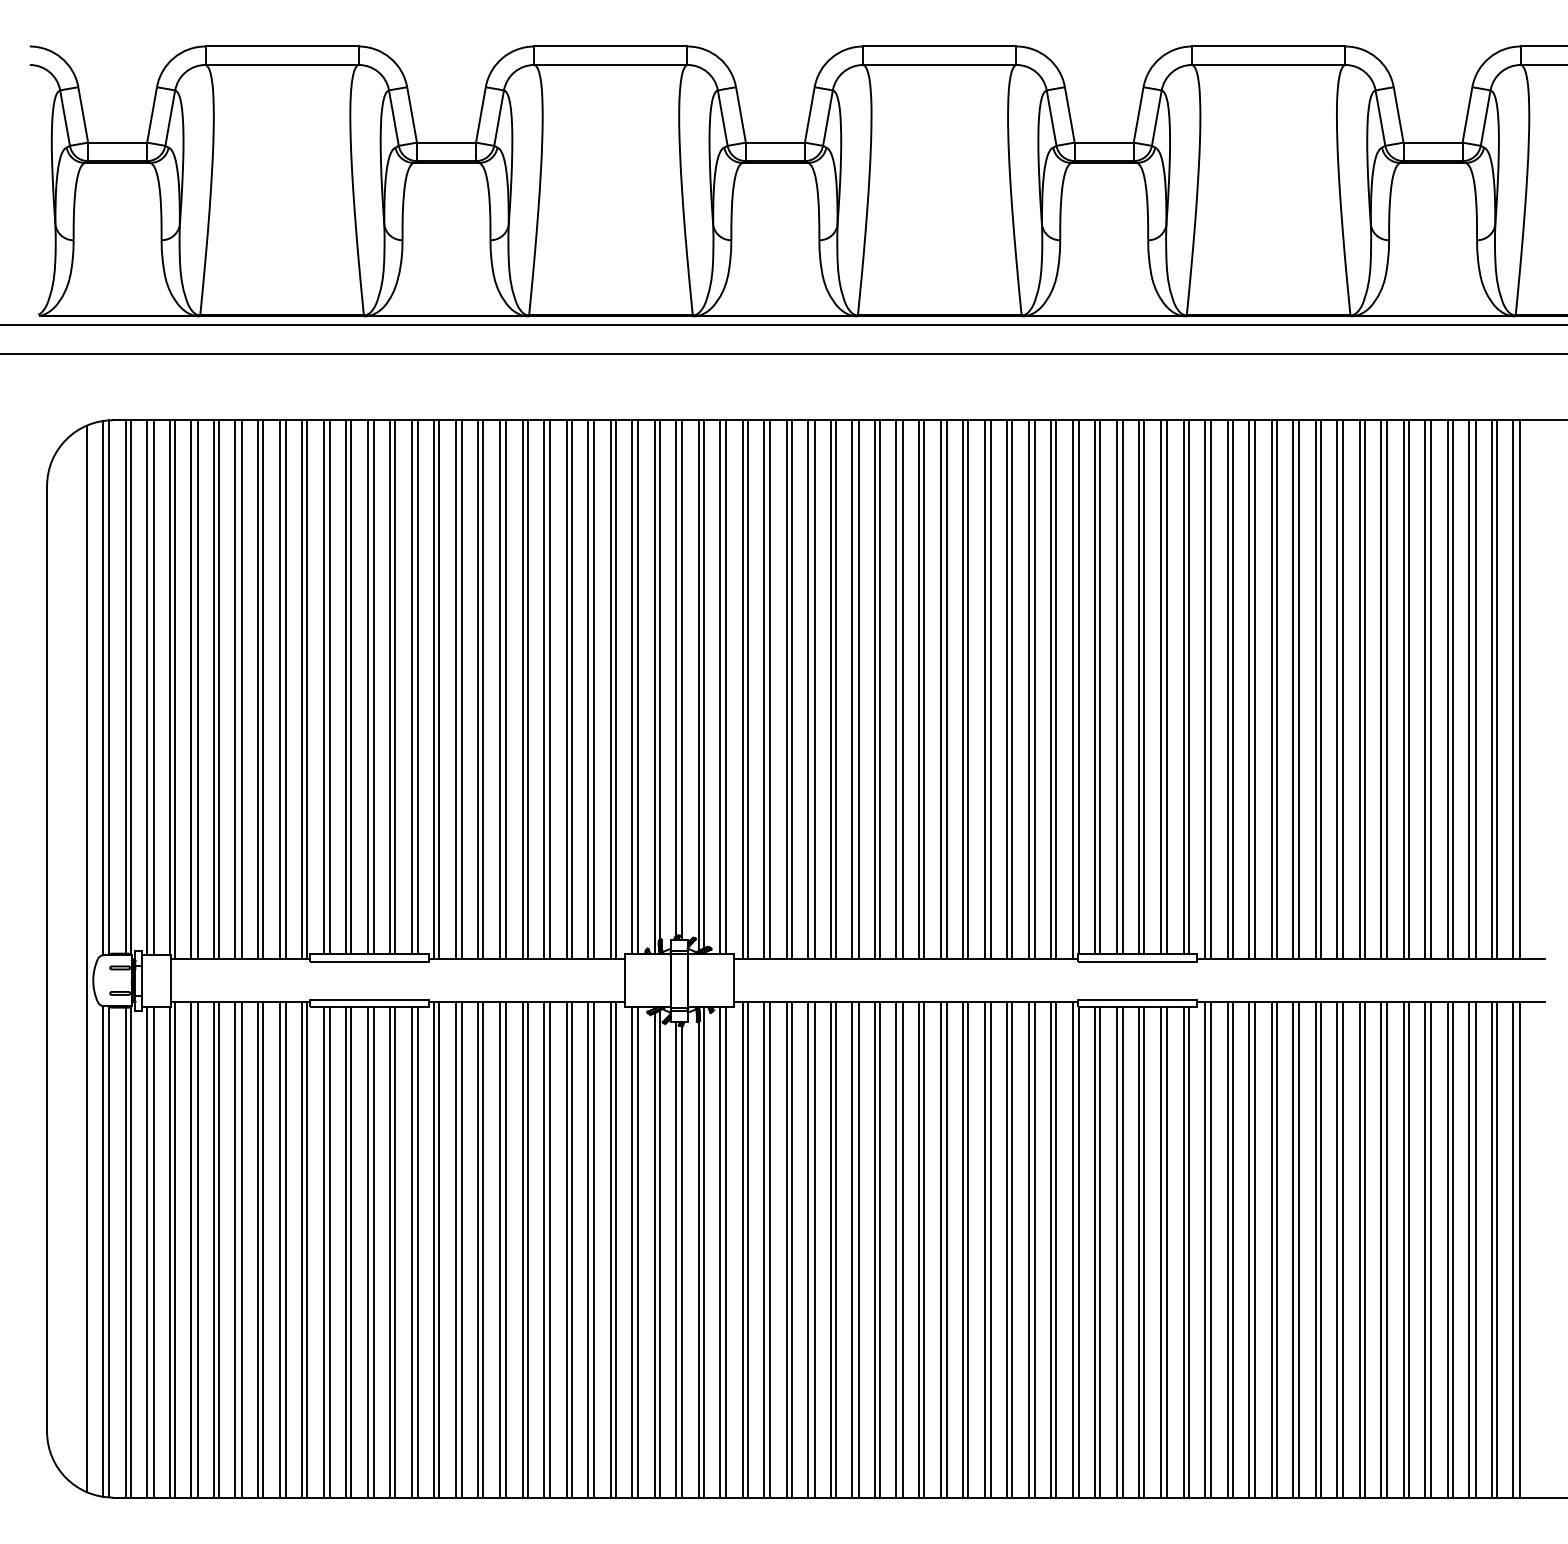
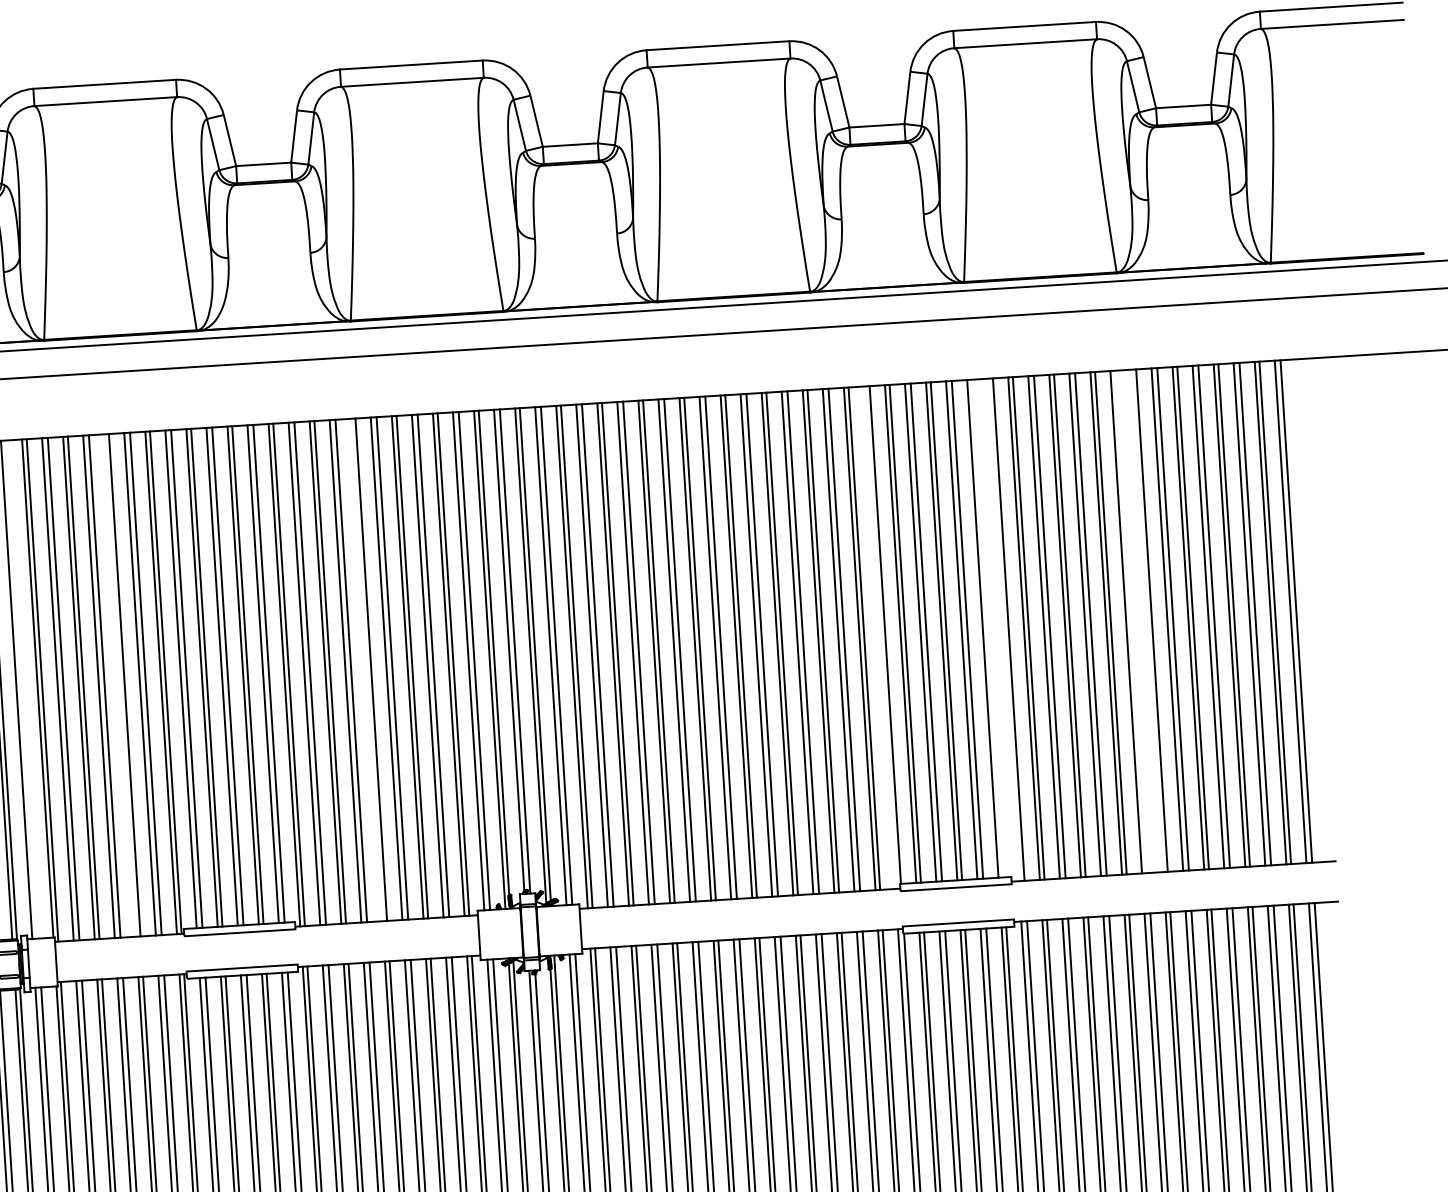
line: (153, 687) -> (22, 689), removed
line: (1188, 687) -> (987, 628), removed
line: (258, 689) -> (120, 685), removed
line: (522, 689) -> (366, 669), removed
line: (1072, 689) -> (879, 637), removed
line: (1204, 689) -> (1002, 629), removed
line: (1343, 689) -> (1132, 621), removed
line: (1359, 689) -> (1147, 620), removed

